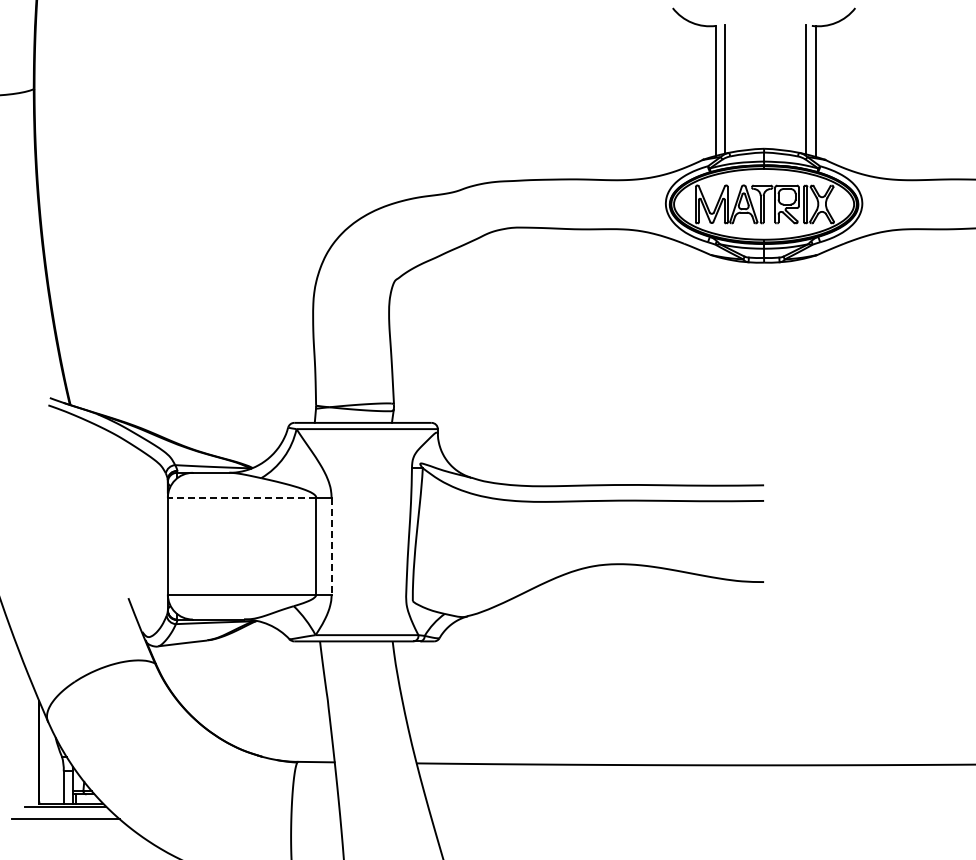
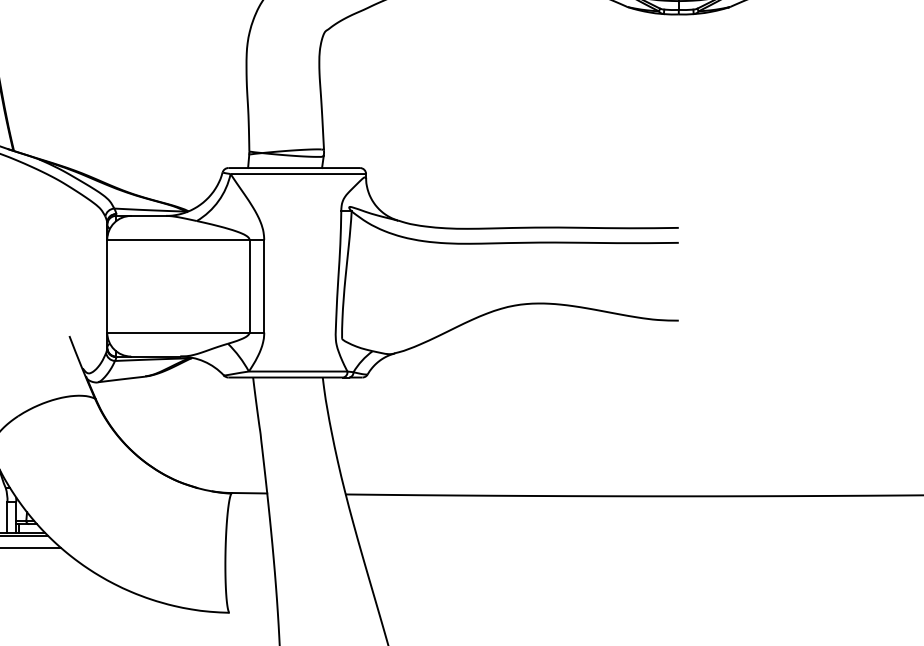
line: (241, 497) -> (177, 239), dashed -> solid
line: (331, 546) -> (264, 286), dashed -> solid

